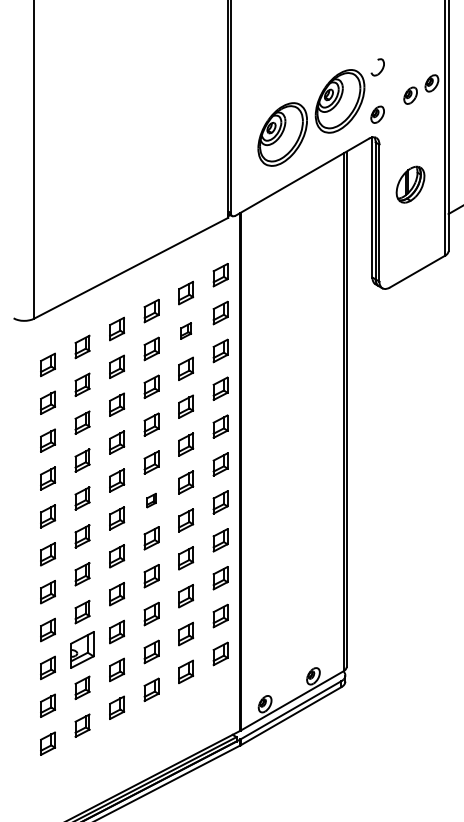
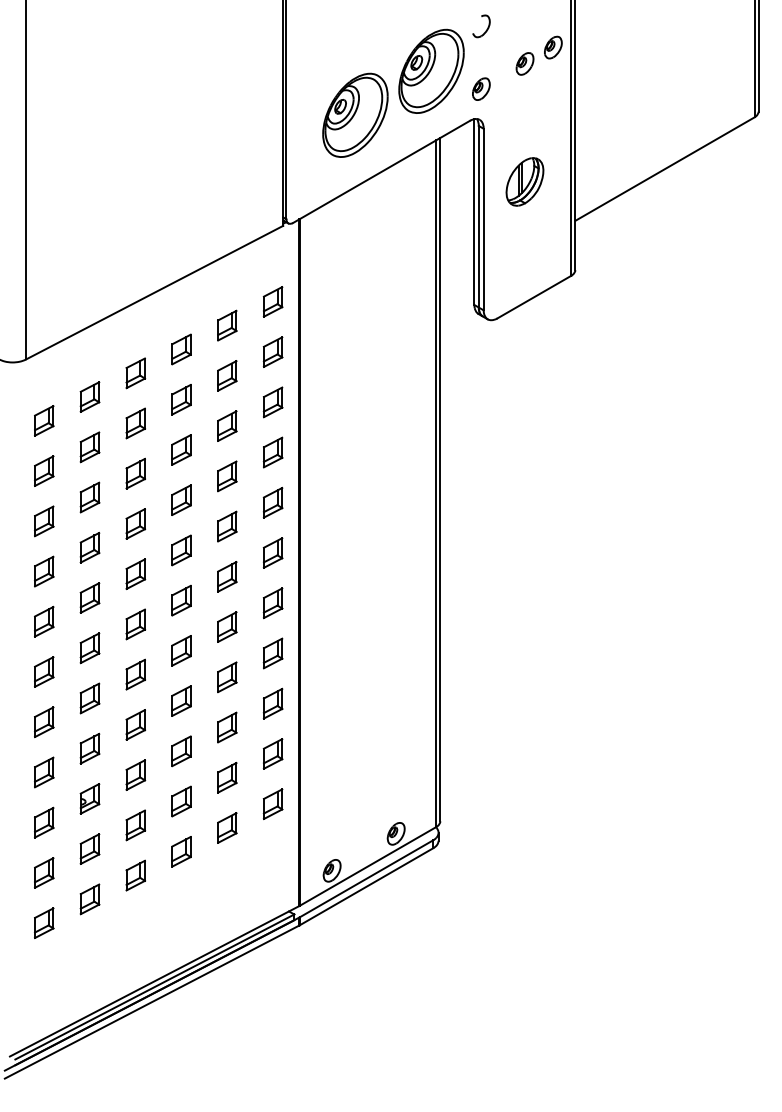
part: (186, 330) -> (227, 375), size x1.43
part: (151, 500) -> (181, 600), size x1.67
part: (82, 649) -> (89, 798), size x0.62

